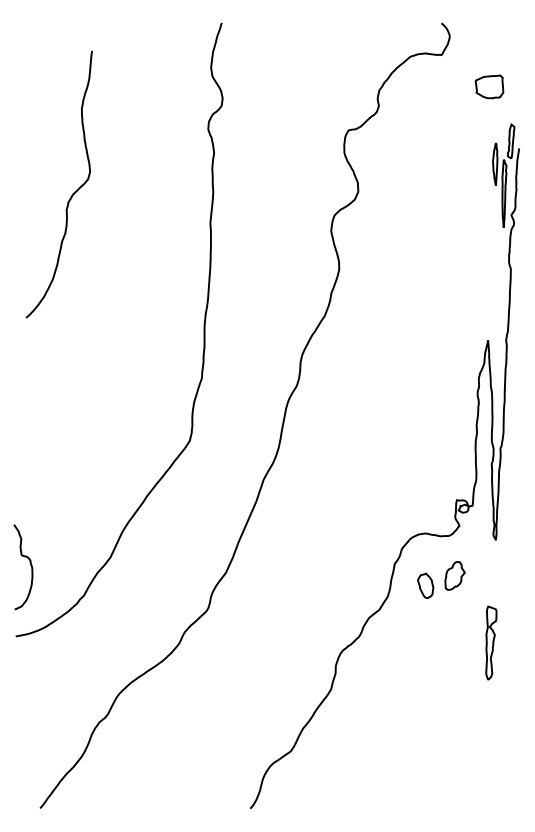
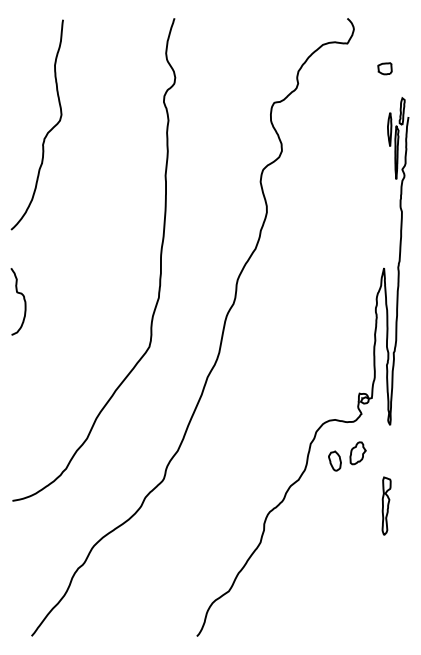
part: (488, 87) -> (384, 69), size x0.62
curve: (72, 193) -> (47, 132), moved
curve: (30, 566) -> (24, 301), moved

